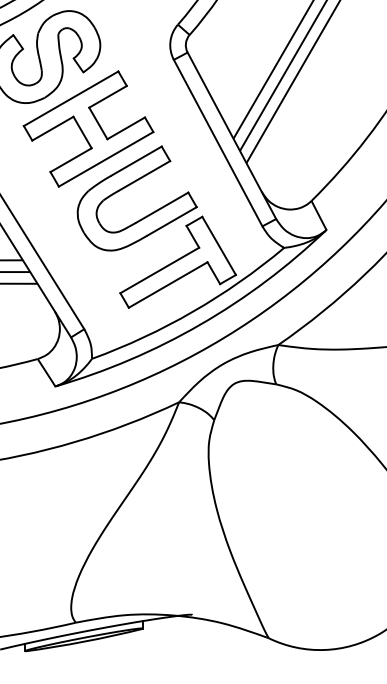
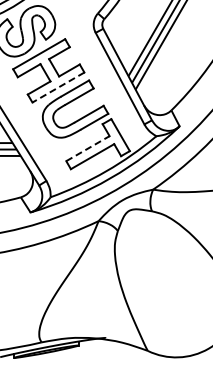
line: (106, 159) -> (58, 87), solid -> dashed
line: (160, 270) -> (88, 148), solid -> dashed

